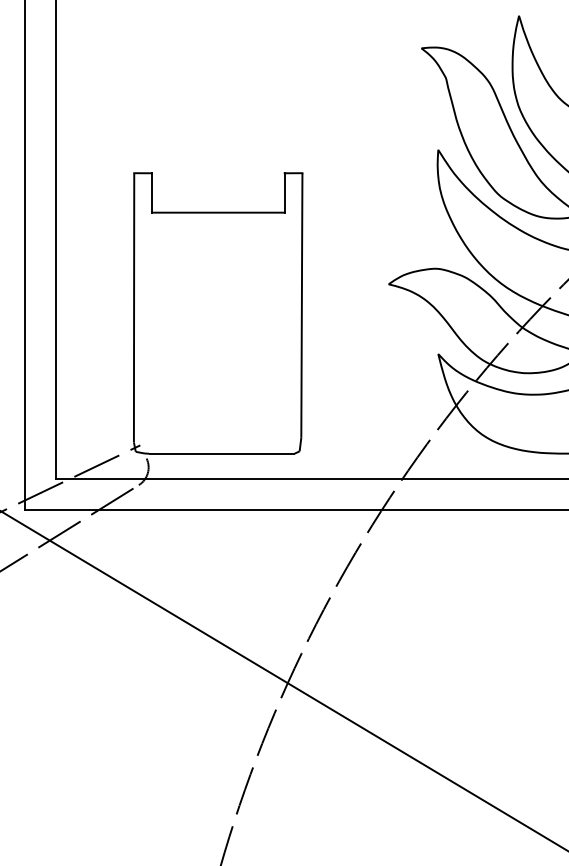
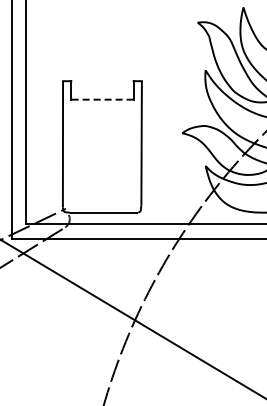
line: (216, 212) -> (101, 99), solid -> dashed

